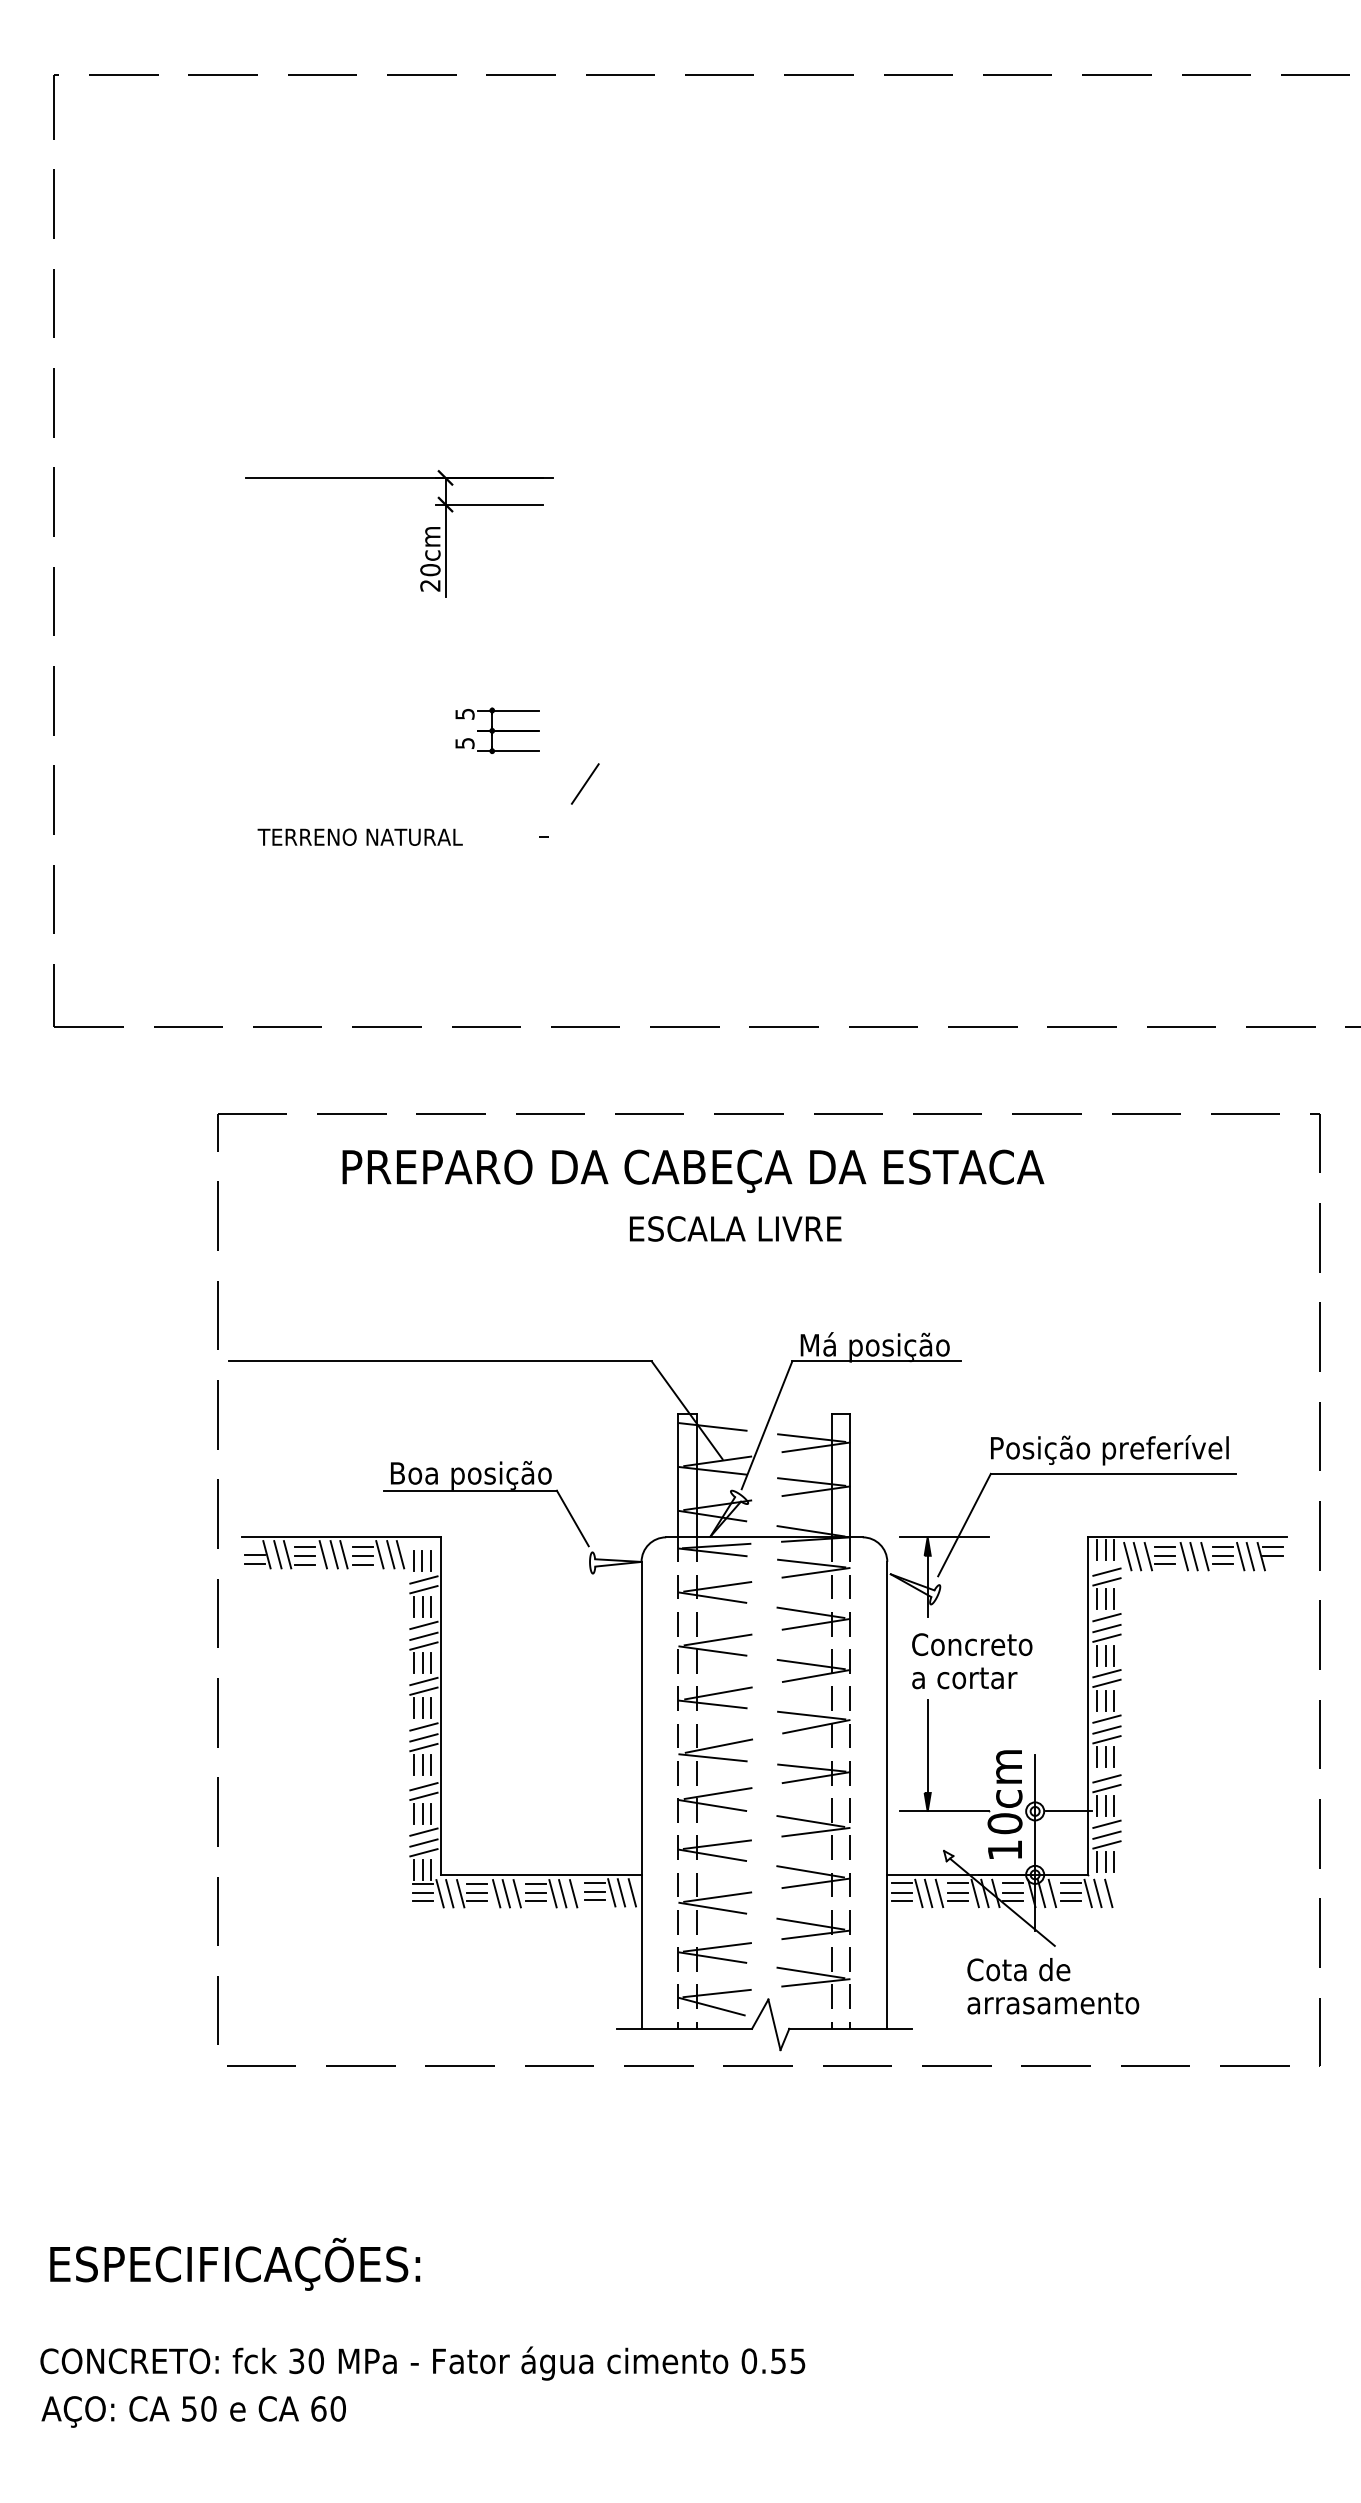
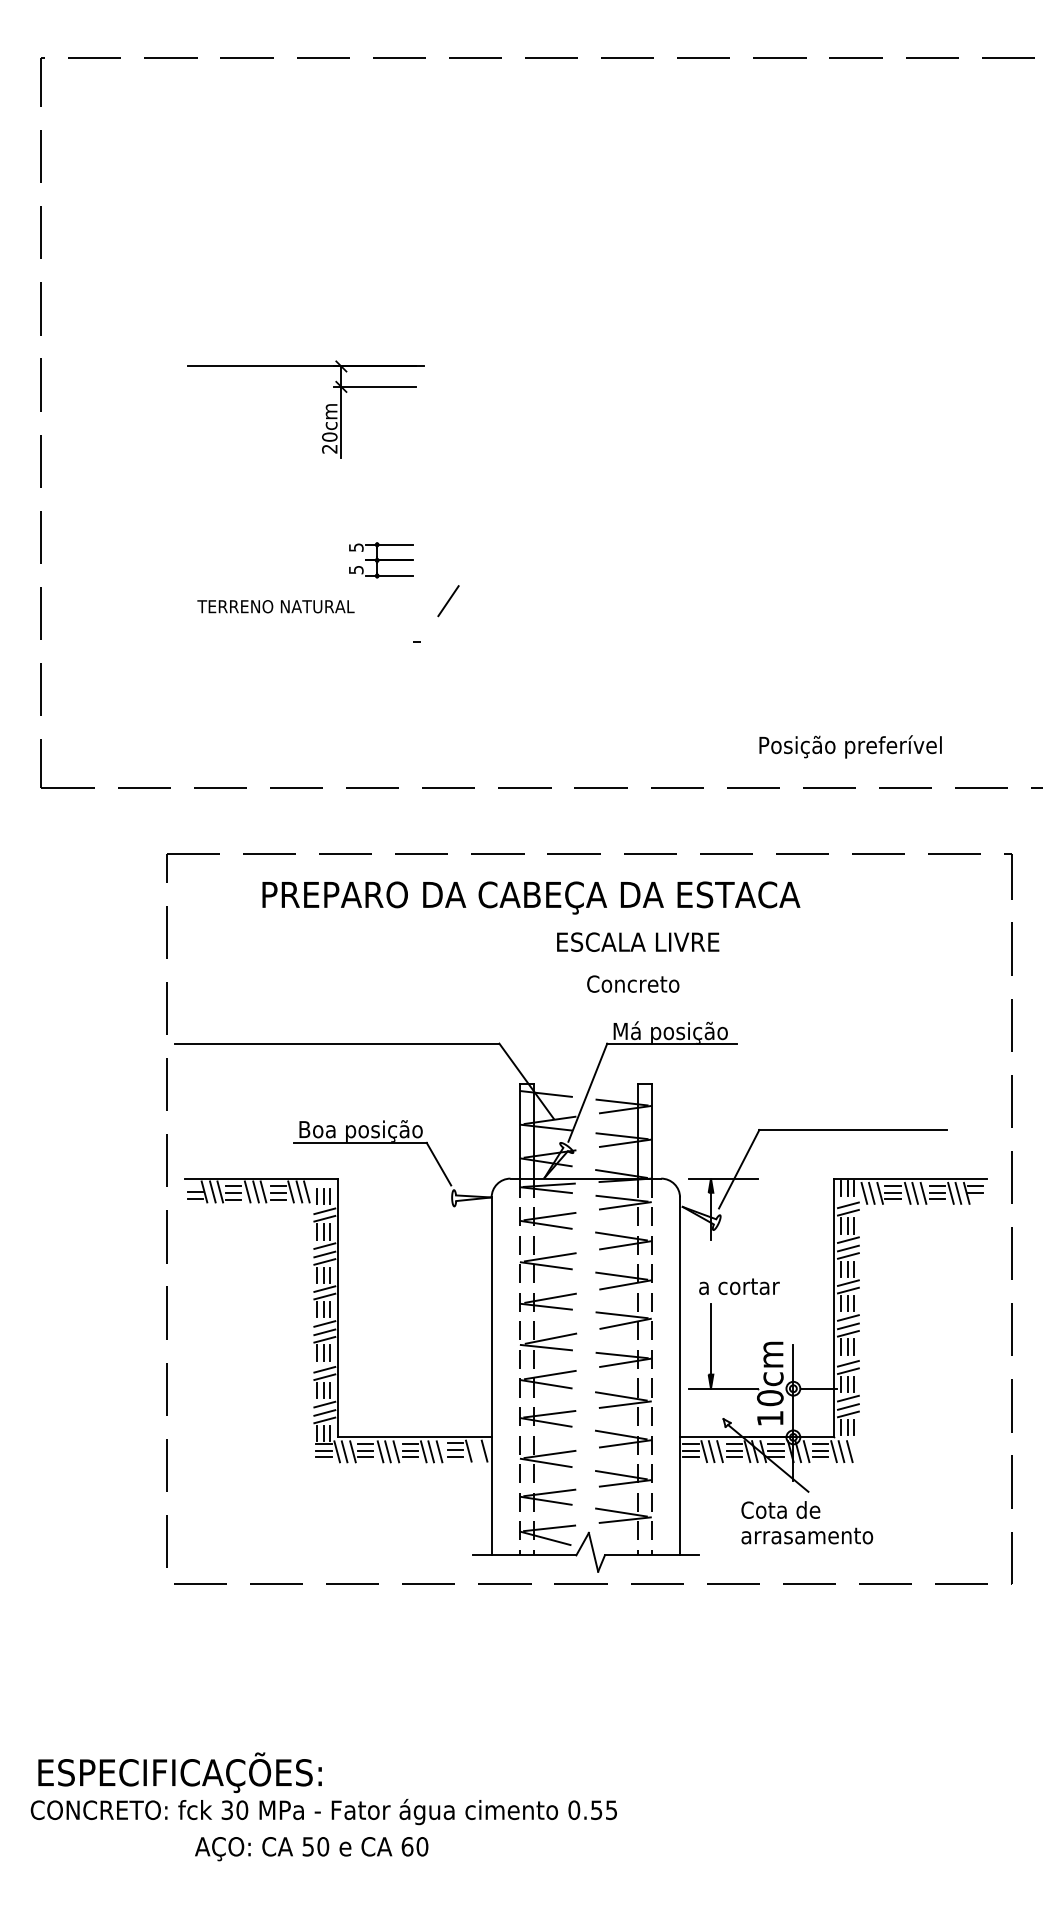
text: (359, 836) -> (275, 606), moved
text: (735, 1228) -> (638, 941), moved
text: (1109, 1450) -> (850, 747), moved
text: (972, 1644) -> (633, 984), moved
line: (621, 1892) -> (476, 1450), removed
text: (235, 2263) -> (180, 1772), moved
text: (193, 2411) -> (311, 1848), moved

